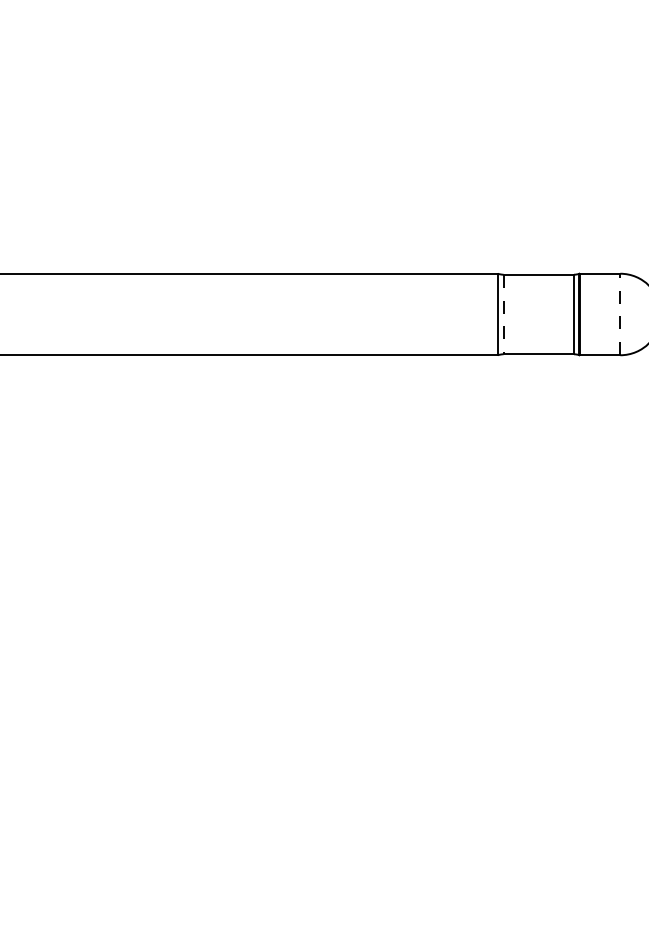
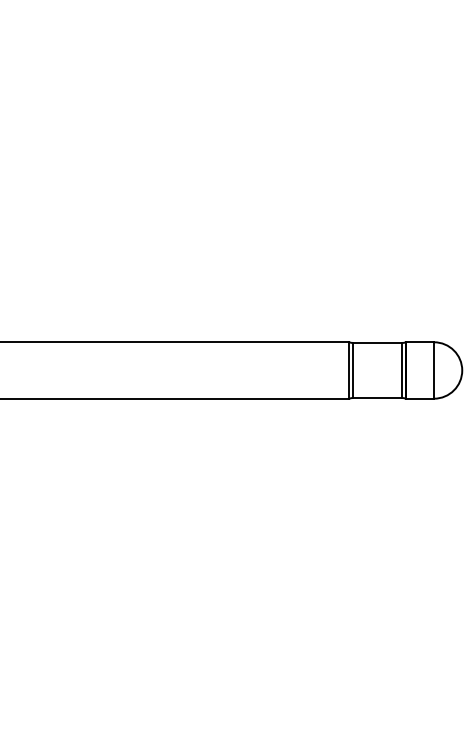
line: (503, 314) -> (353, 370), dashed -> solid
line: (620, 314) -> (434, 370), dashed -> solid

